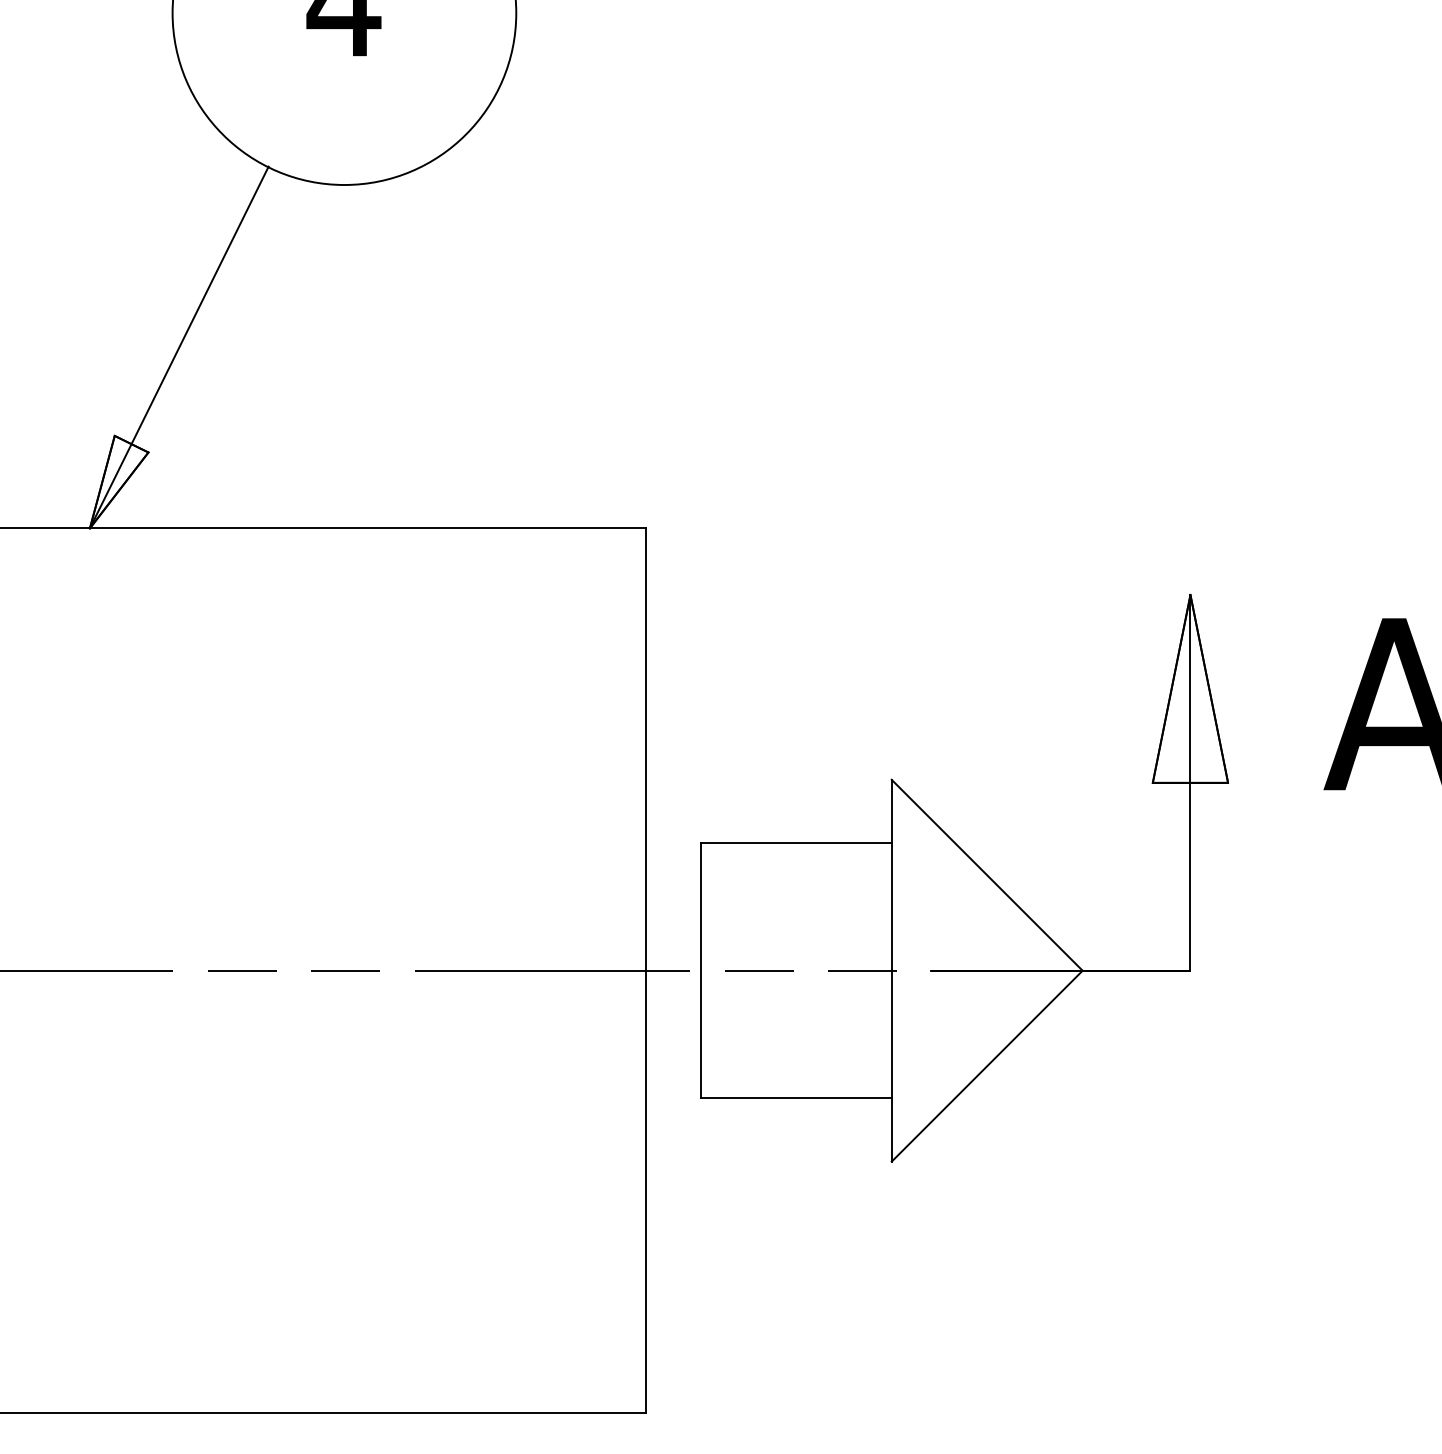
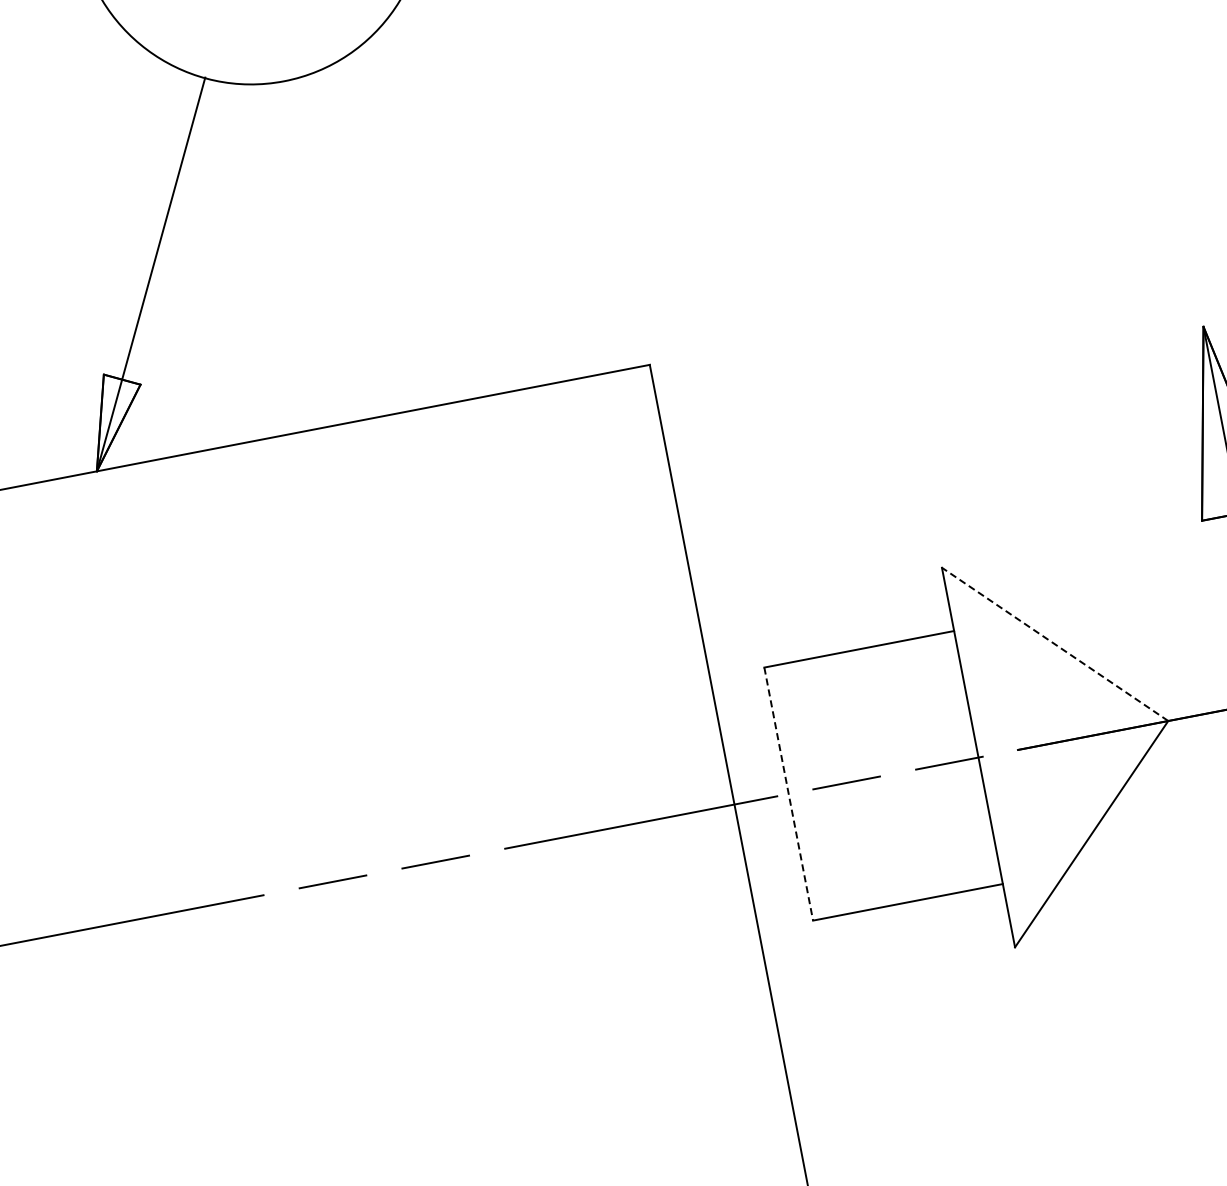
line: (986, 874) -> (1054, 643), solid -> dashed
line: (700, 971) -> (788, 794), solid -> dashed

